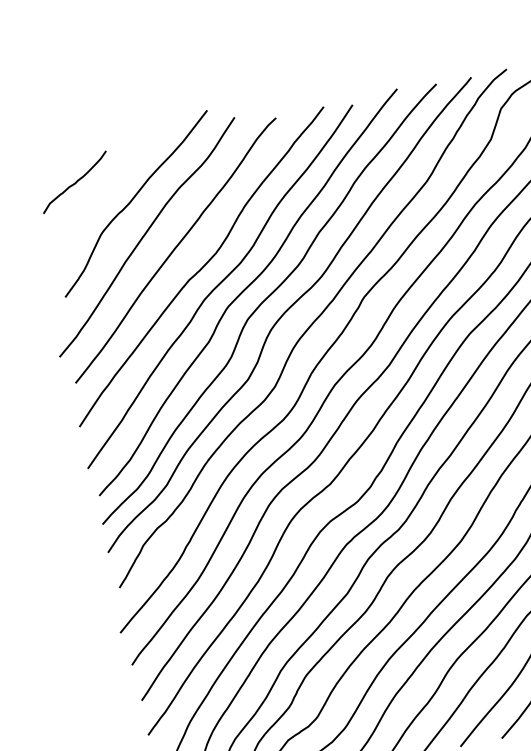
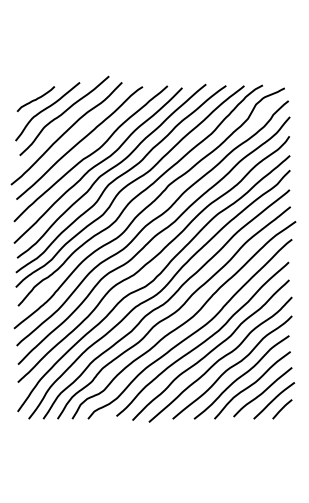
curve: (99, 198) -> (46, 109), added

